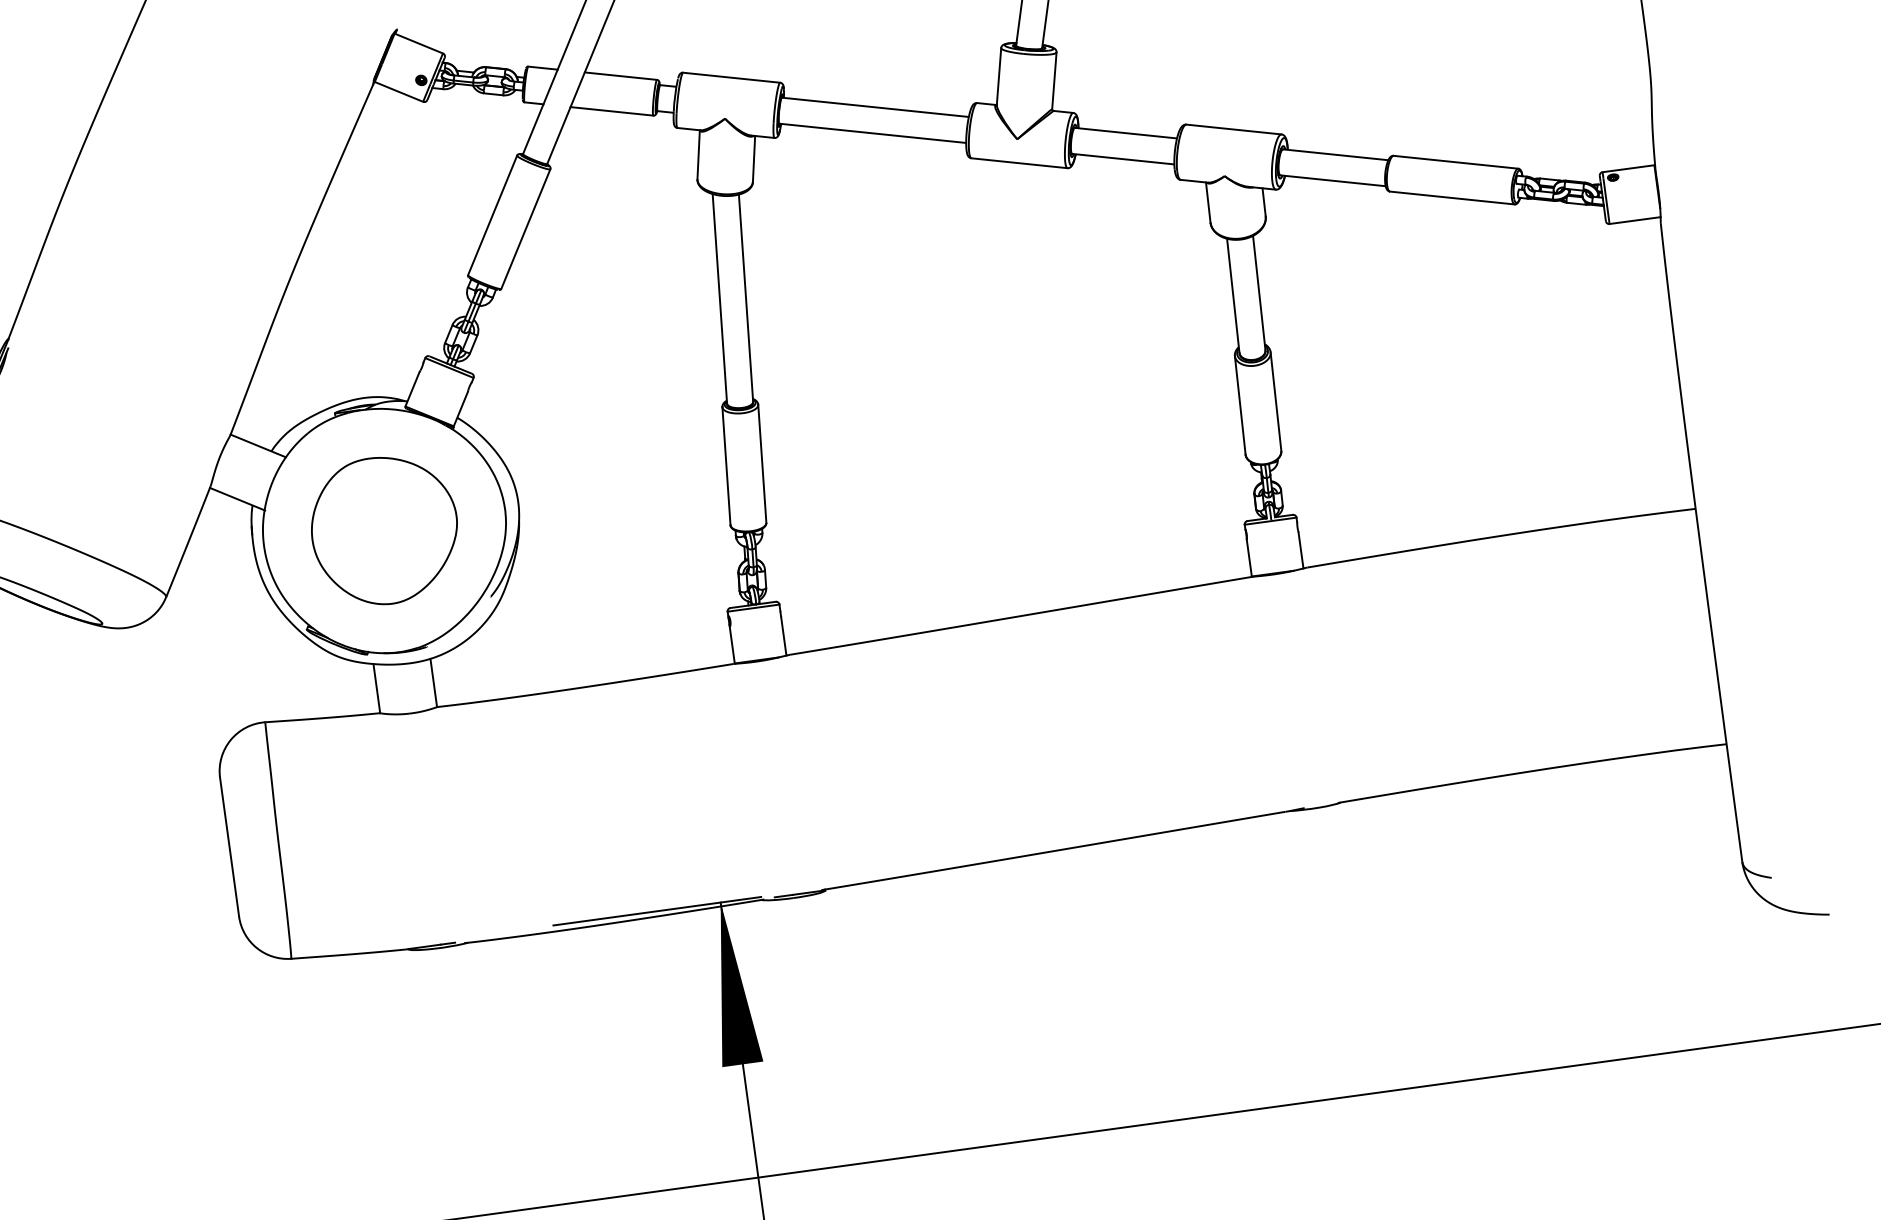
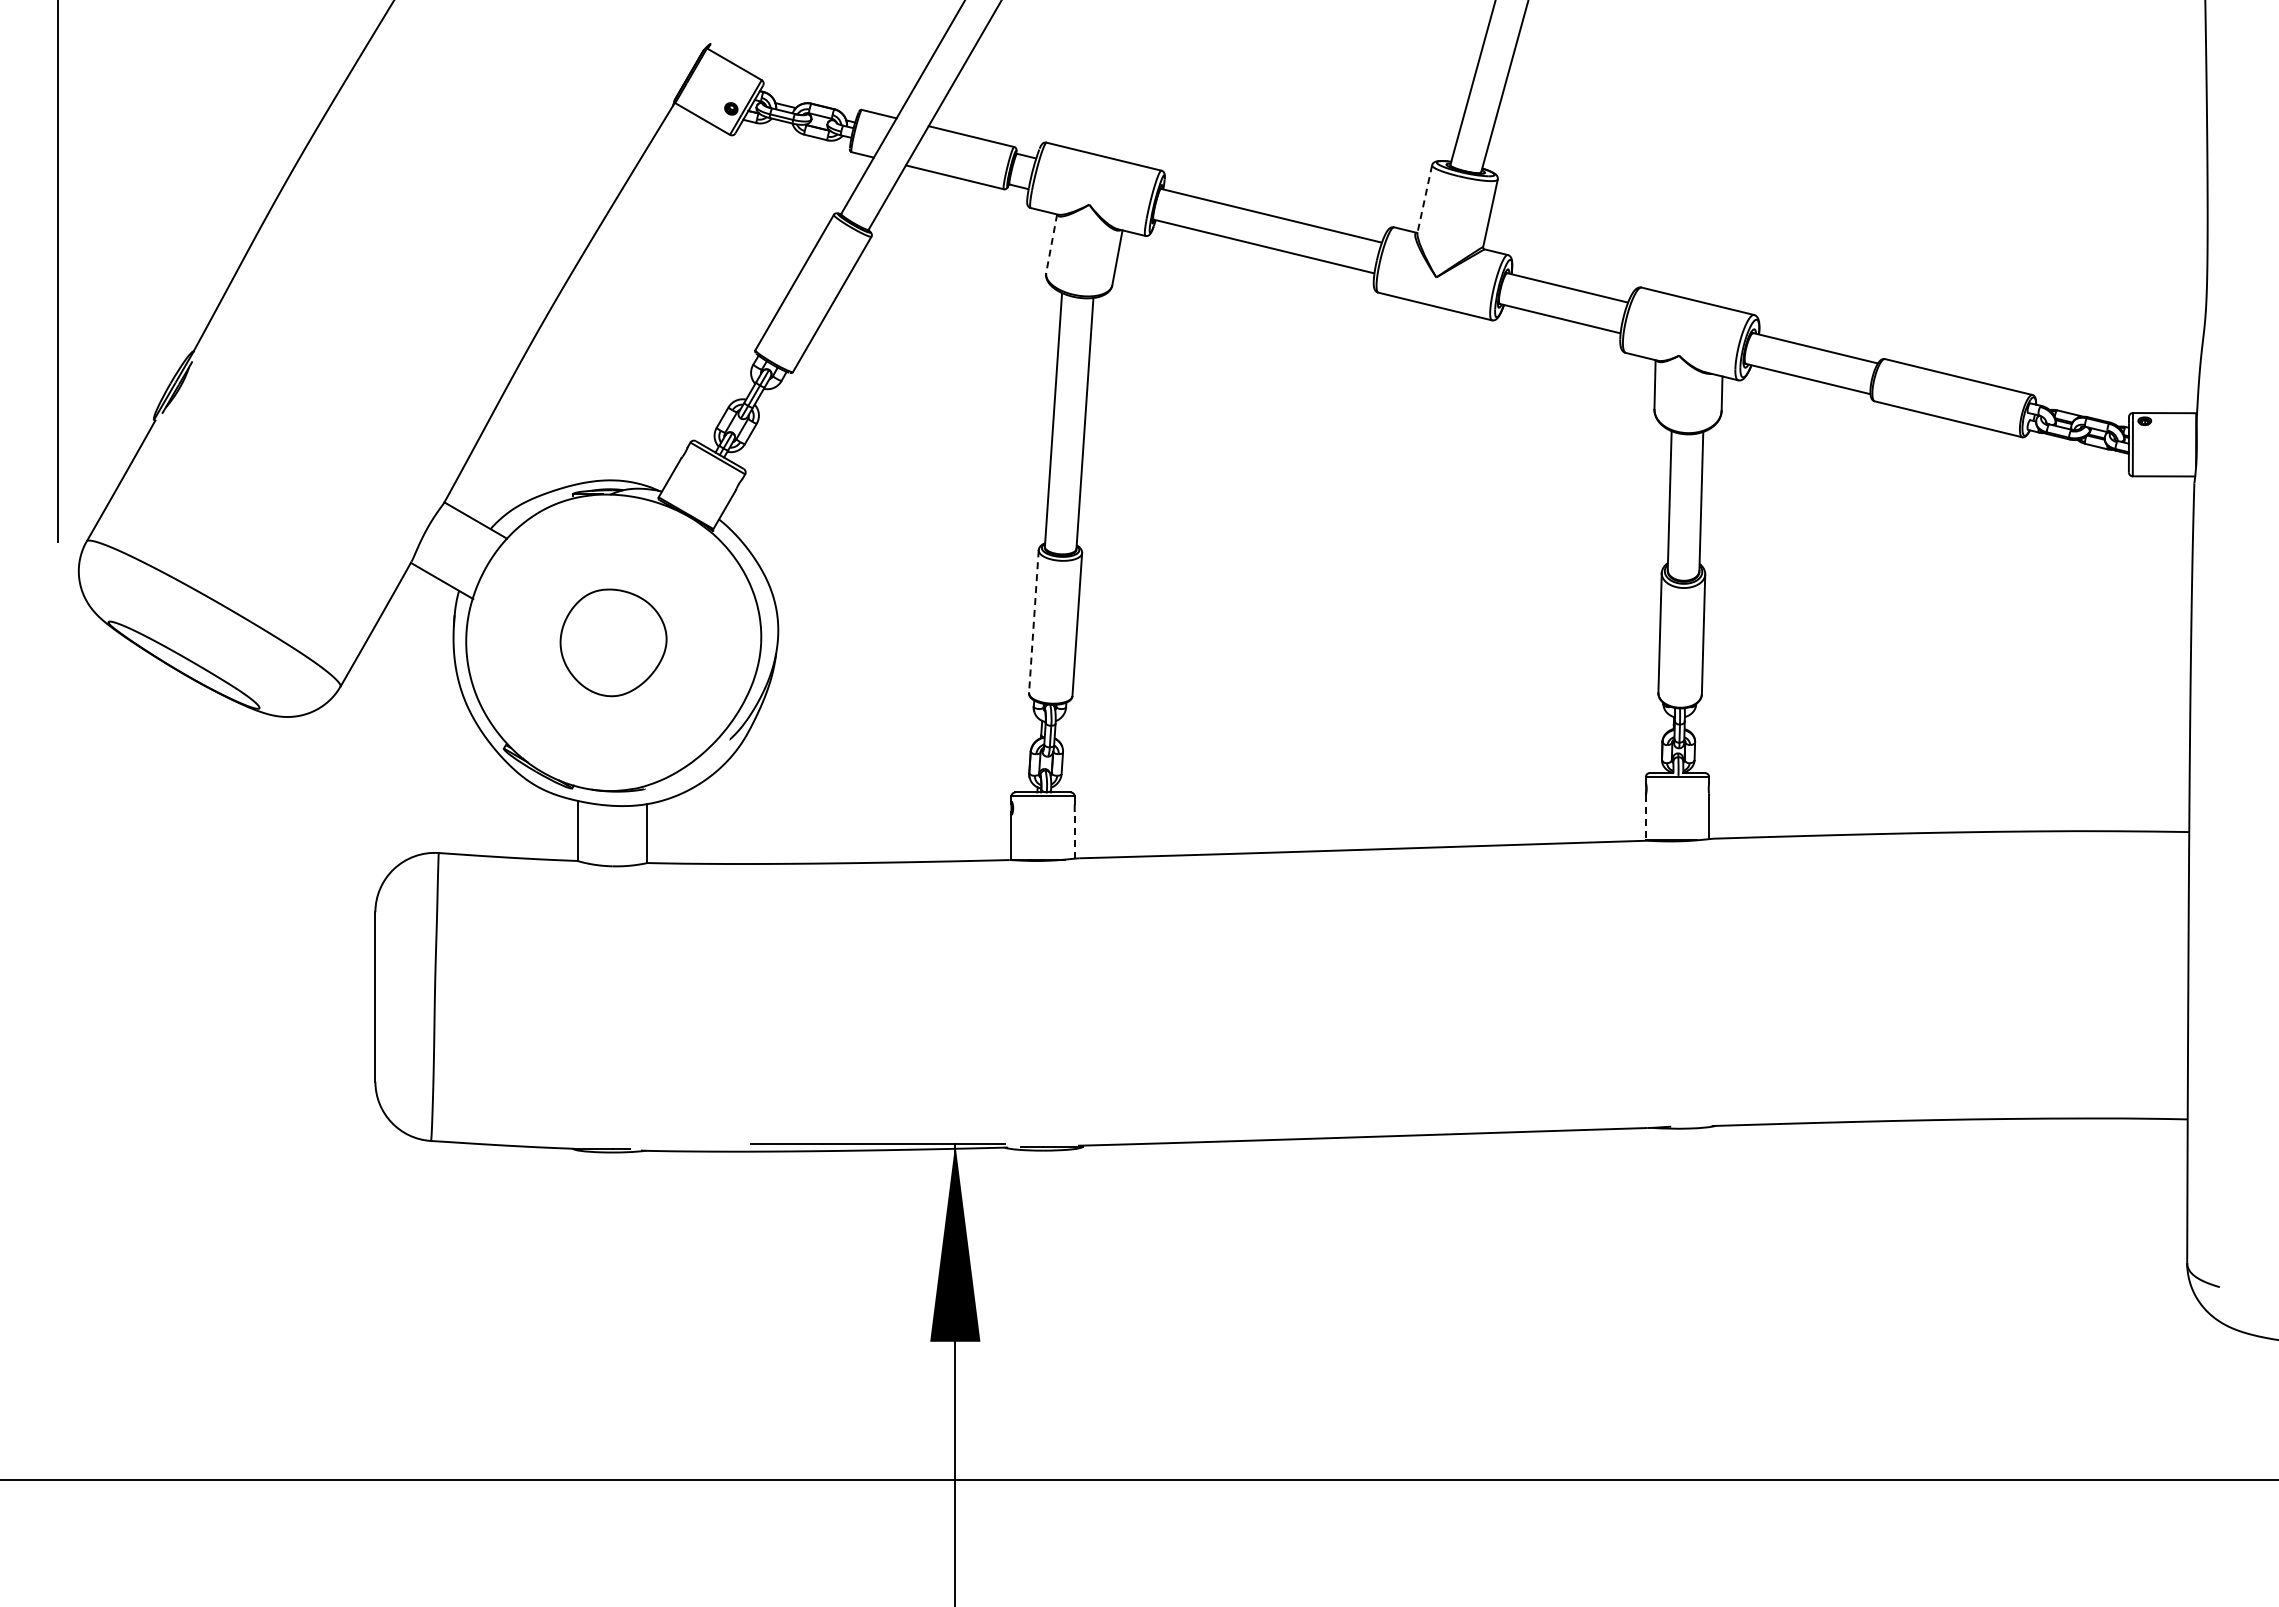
line: (998, 76) -> (1424, 199), solid -> dashed
line: (698, 154) -> (1051, 243), solid -> dashed
line: (726, 466) -> (1033, 621), solid -> dashed
part: (384, 530) -> (613, 642), size x0.6
line: (1248, 557) -> (1645, 817), solid -> dashed
line: (783, 635) -> (1074, 834), solid -> dashed

